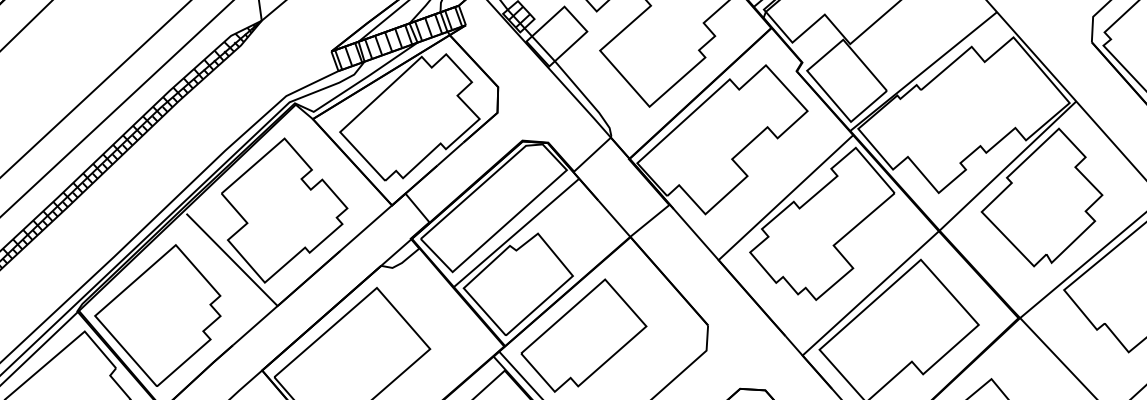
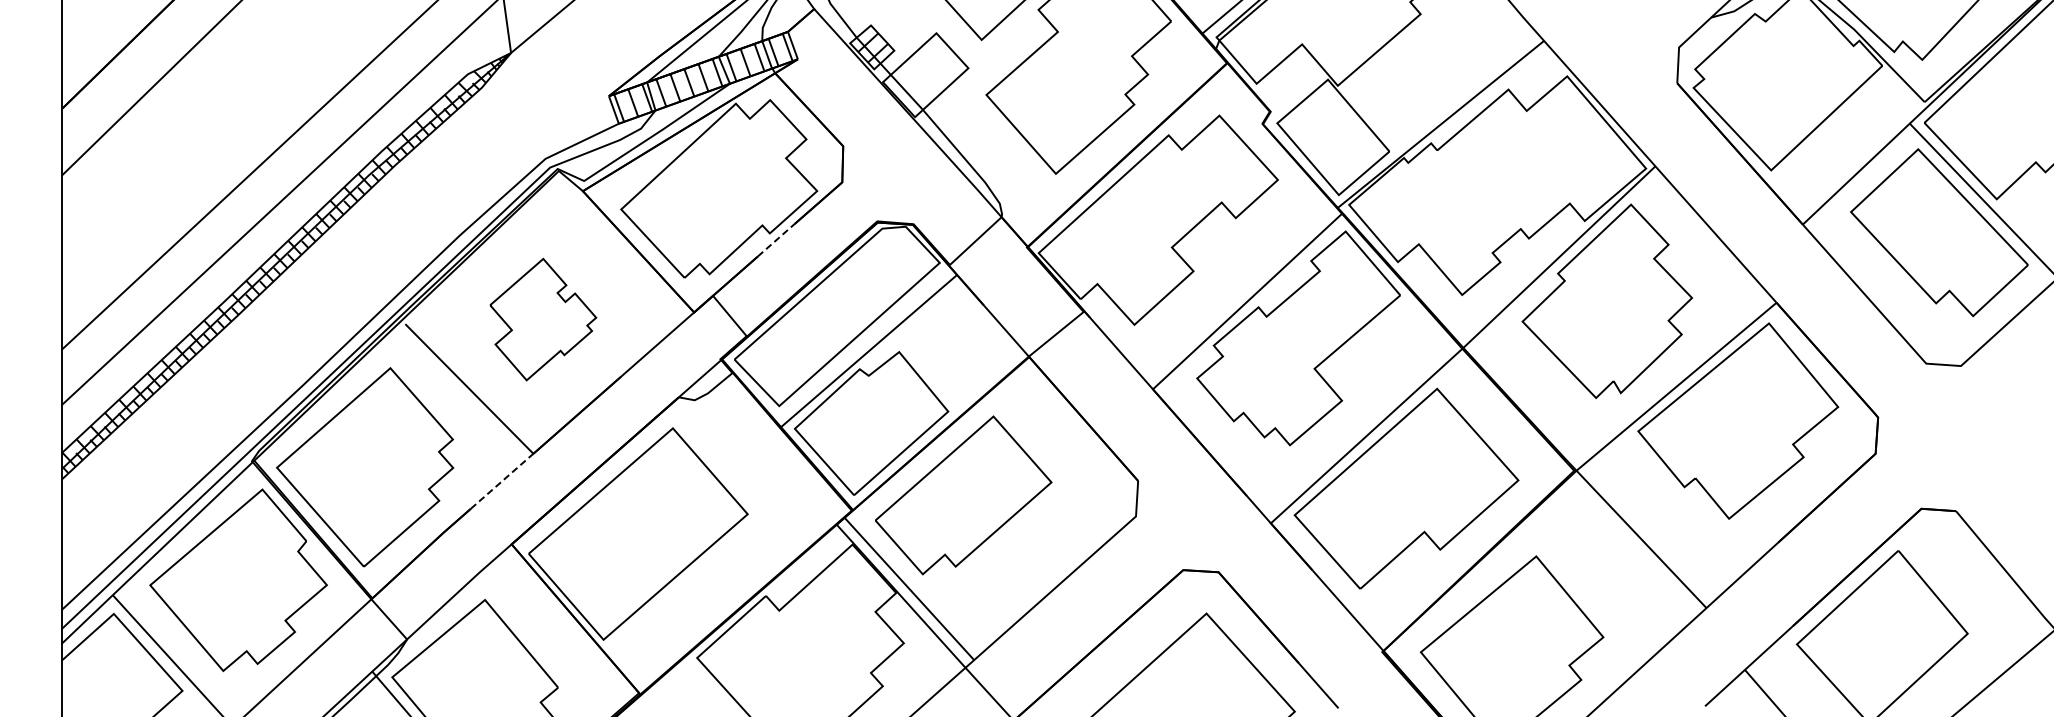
line: (450, 154) -> (776, 240), solid -> dashed
part: (284, 210) -> (543, 319), size x0.6
line: (255, 325) -> (502, 481), solid -> dashed

